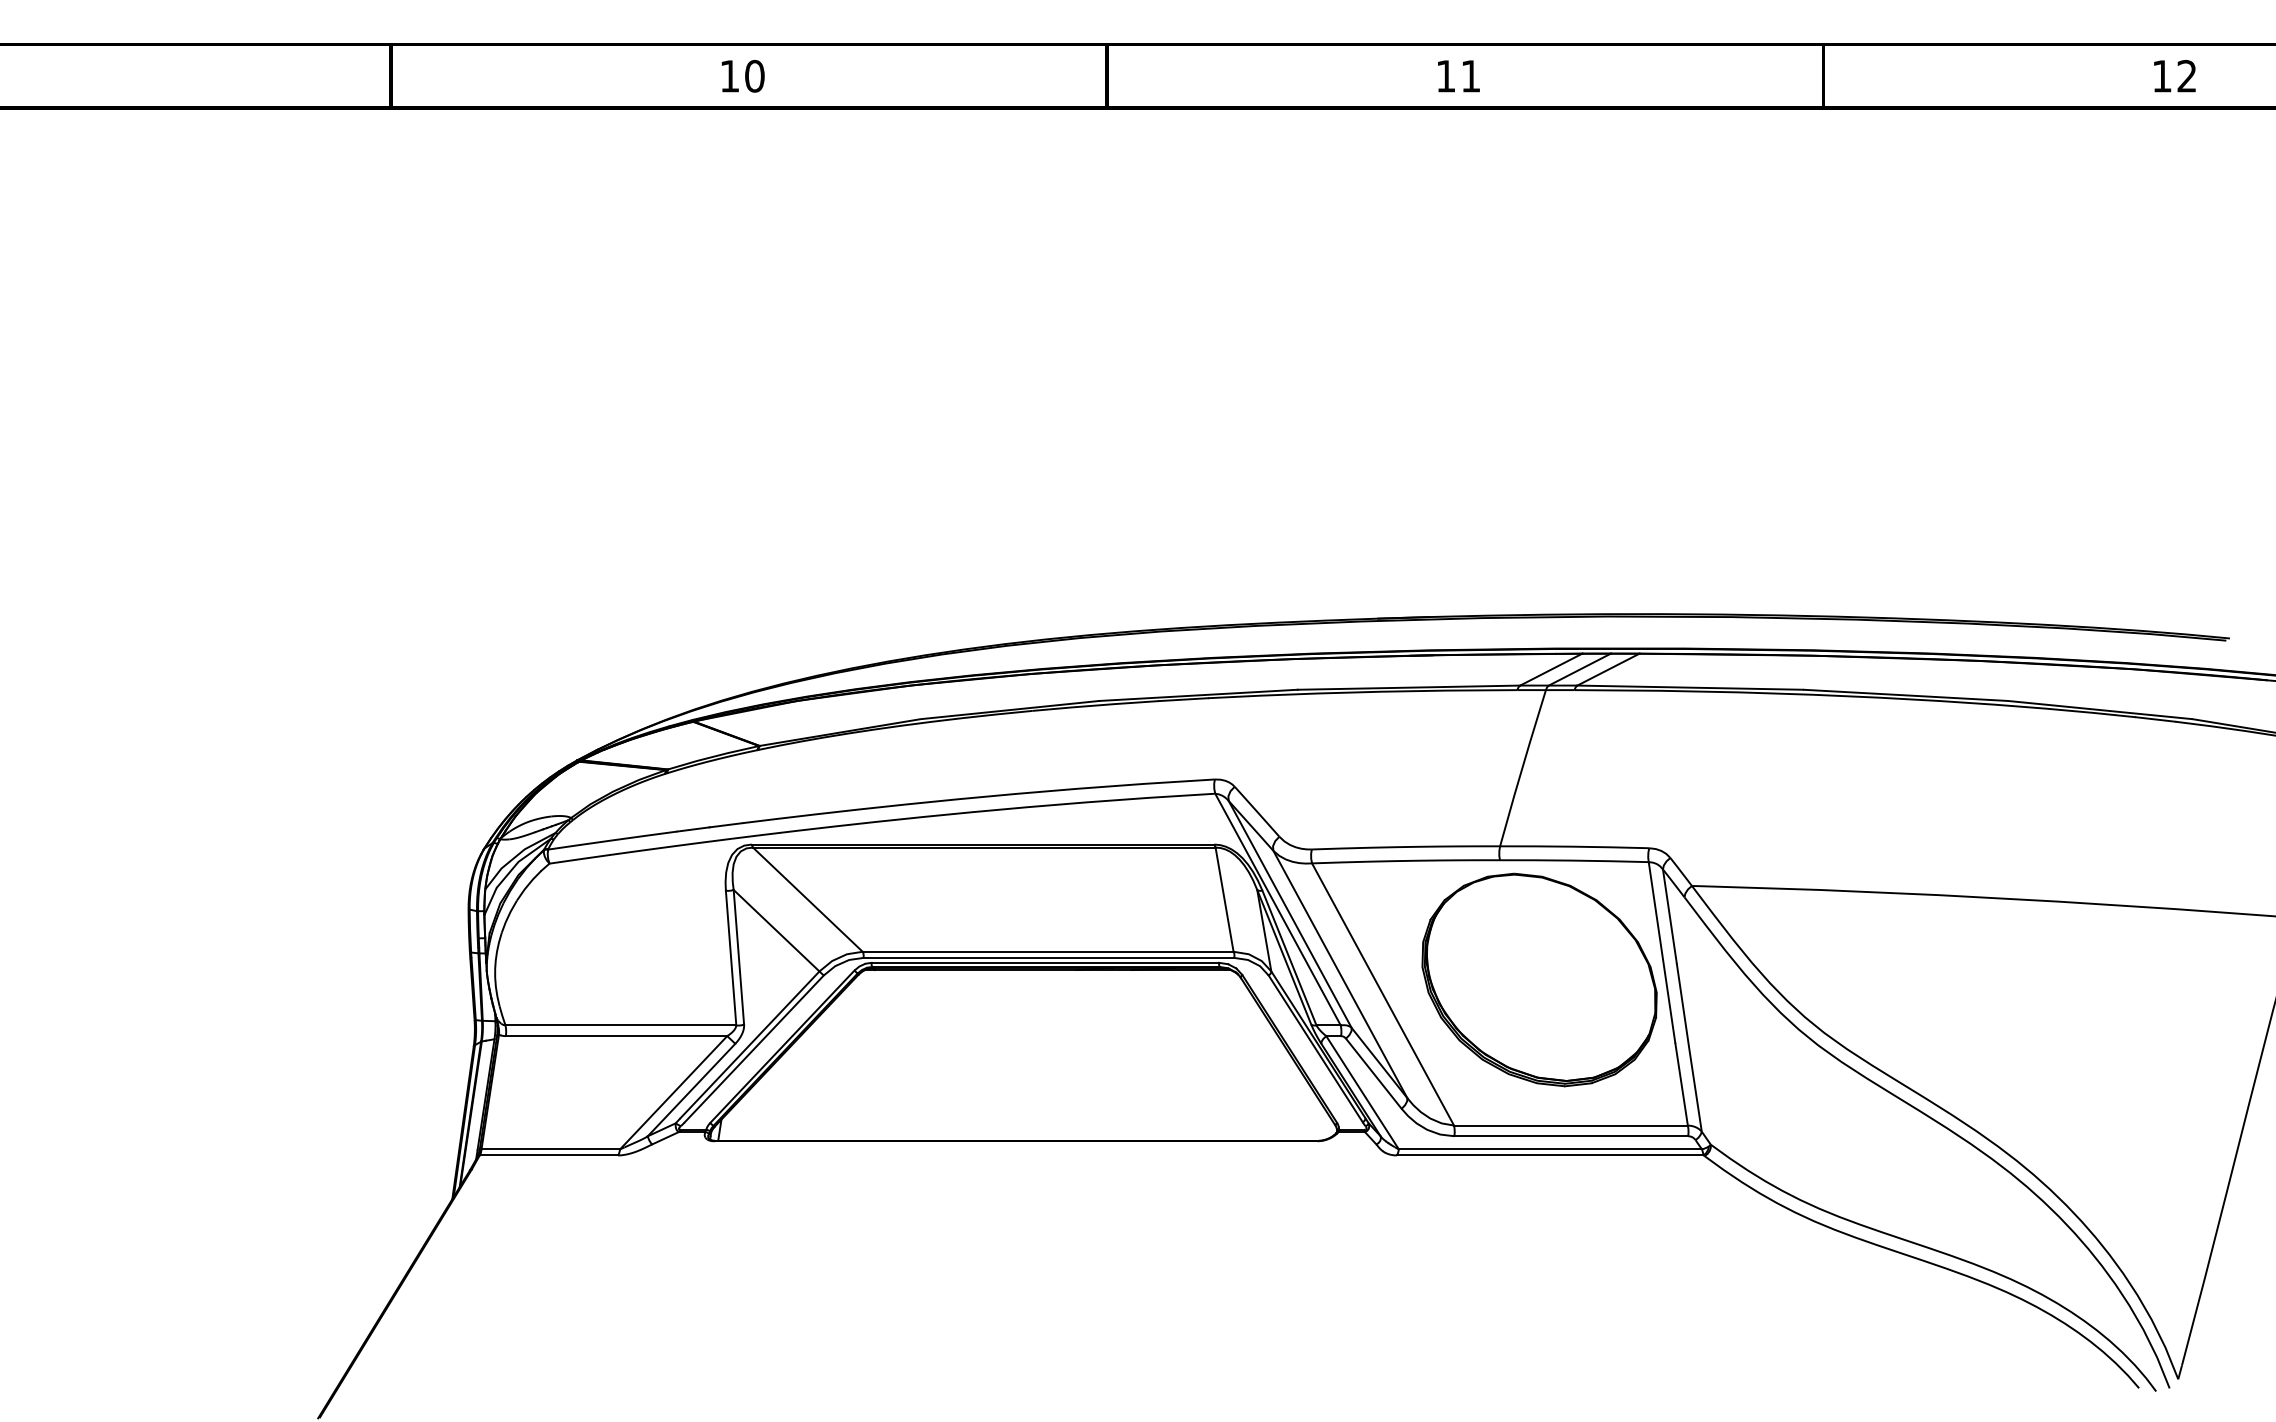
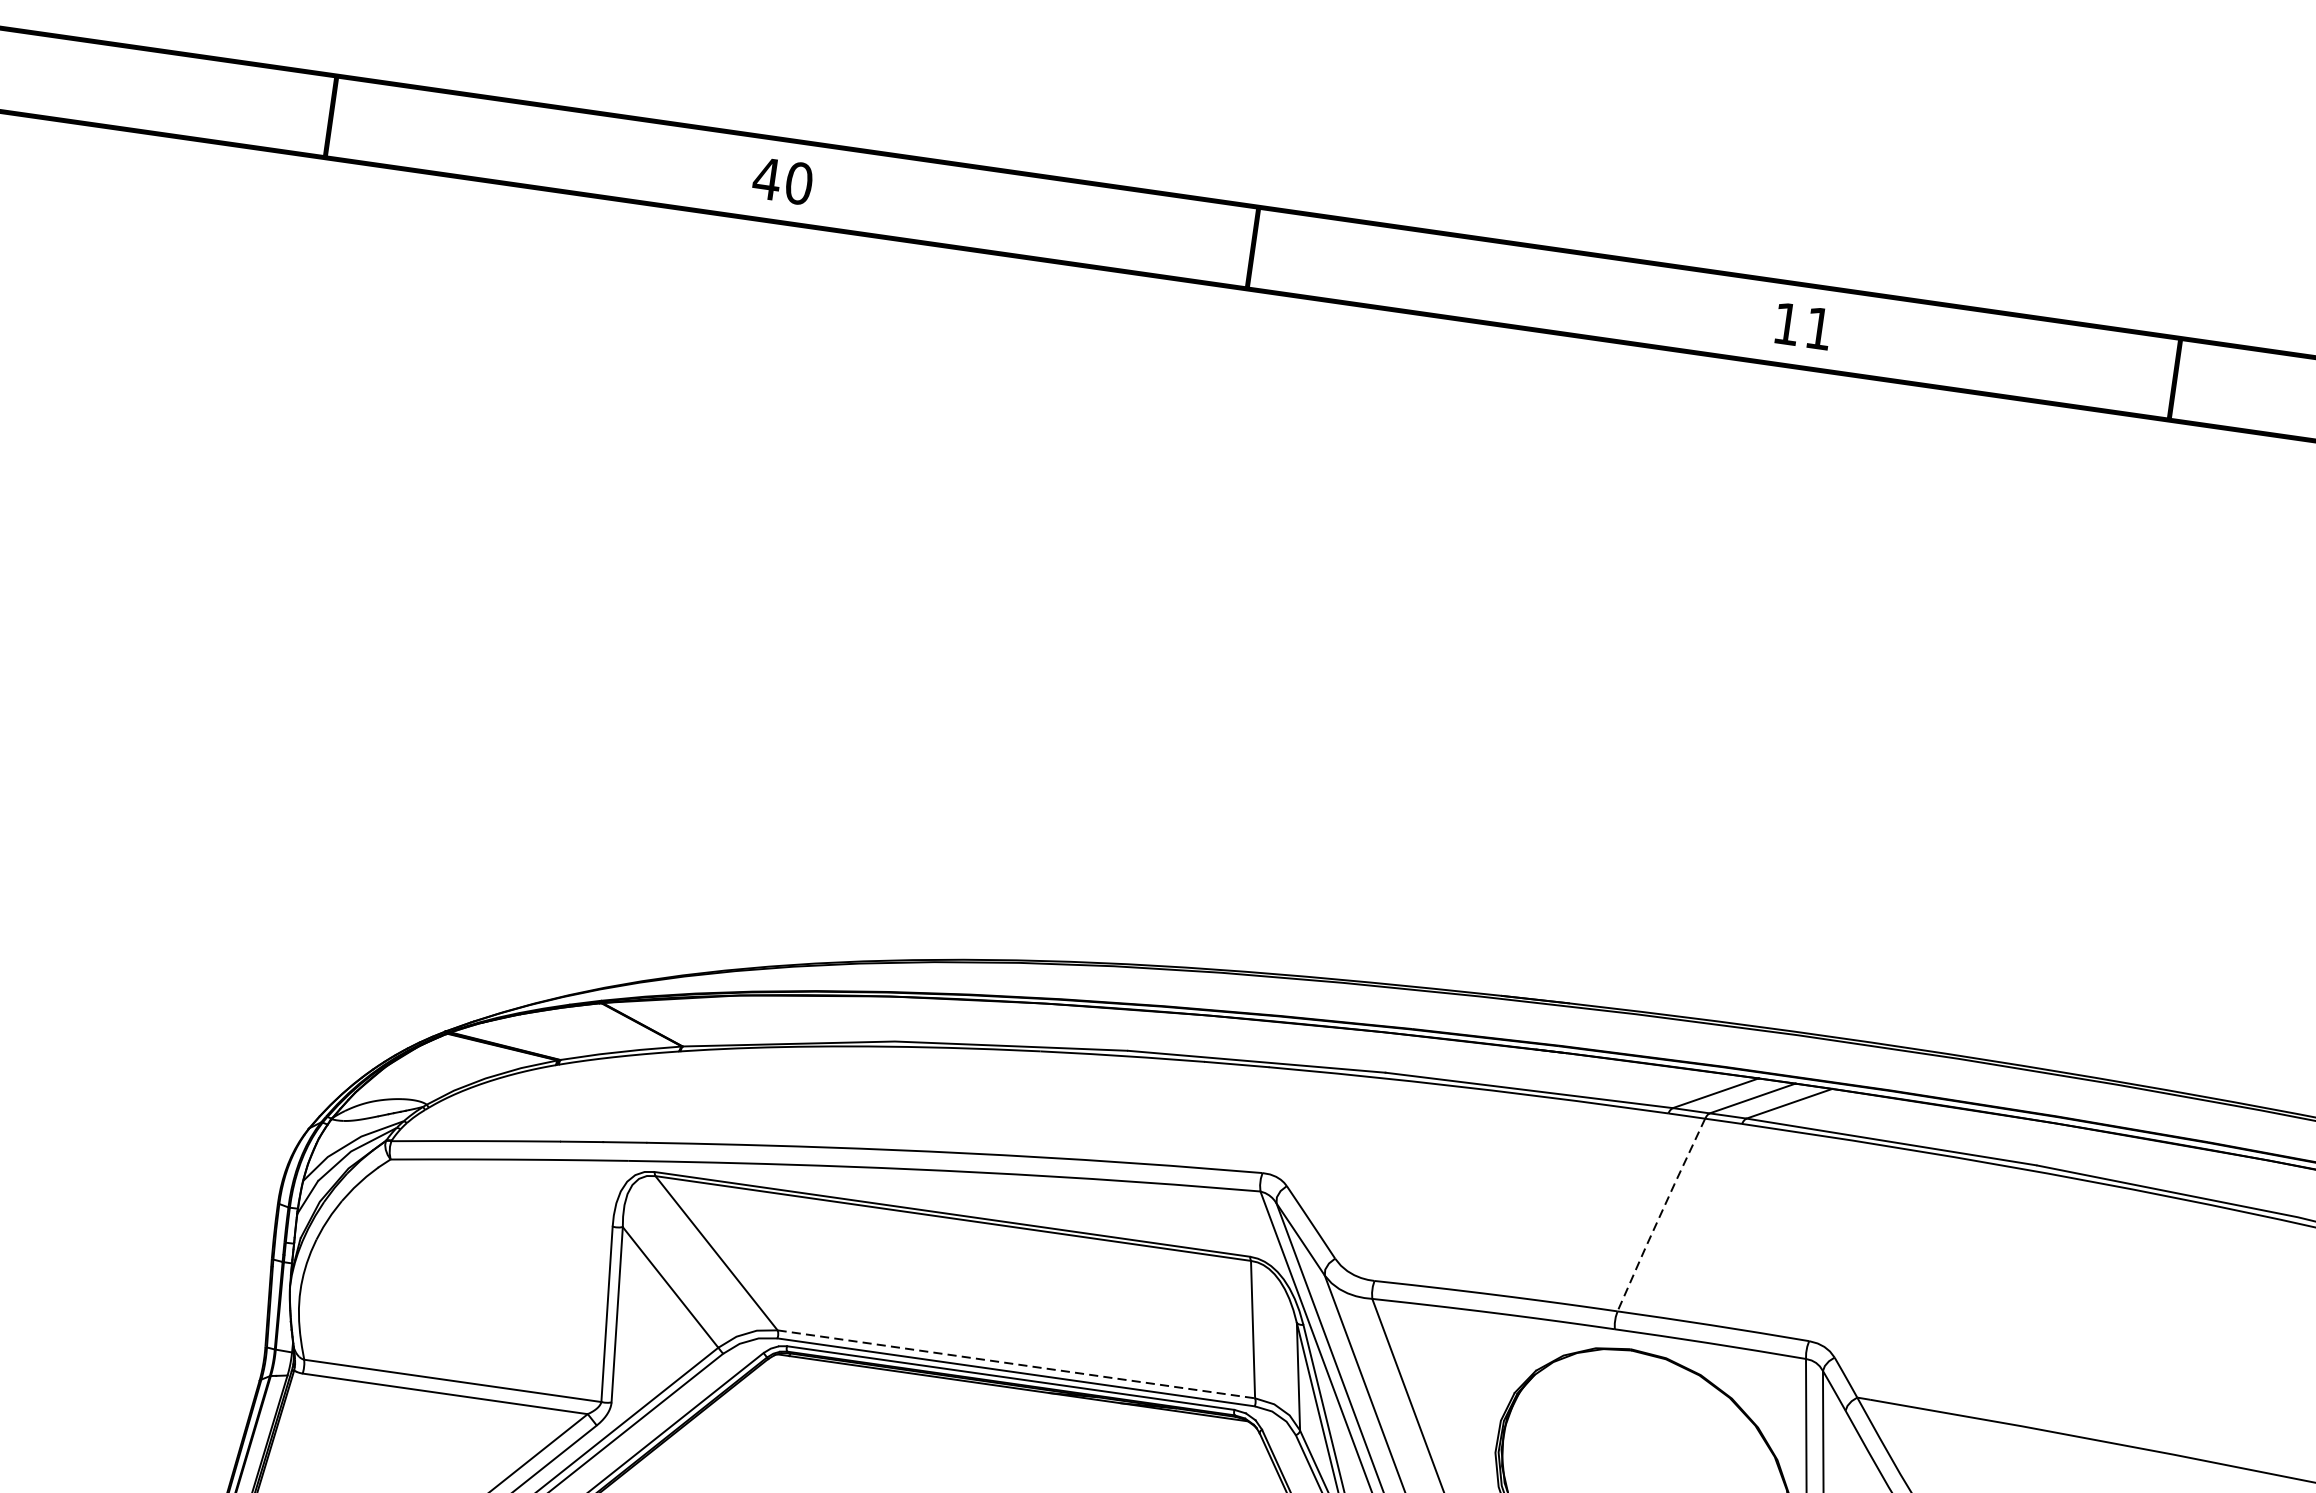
text: (729, 76) -> (766, 179), 10 -> 40
text: (1458, 76) -> (1802, 326), moved
line: (1522, 768) -> (1660, 1215), solid -> dashed
line: (1048, 951) -> (1016, 1364), solid -> dashed

